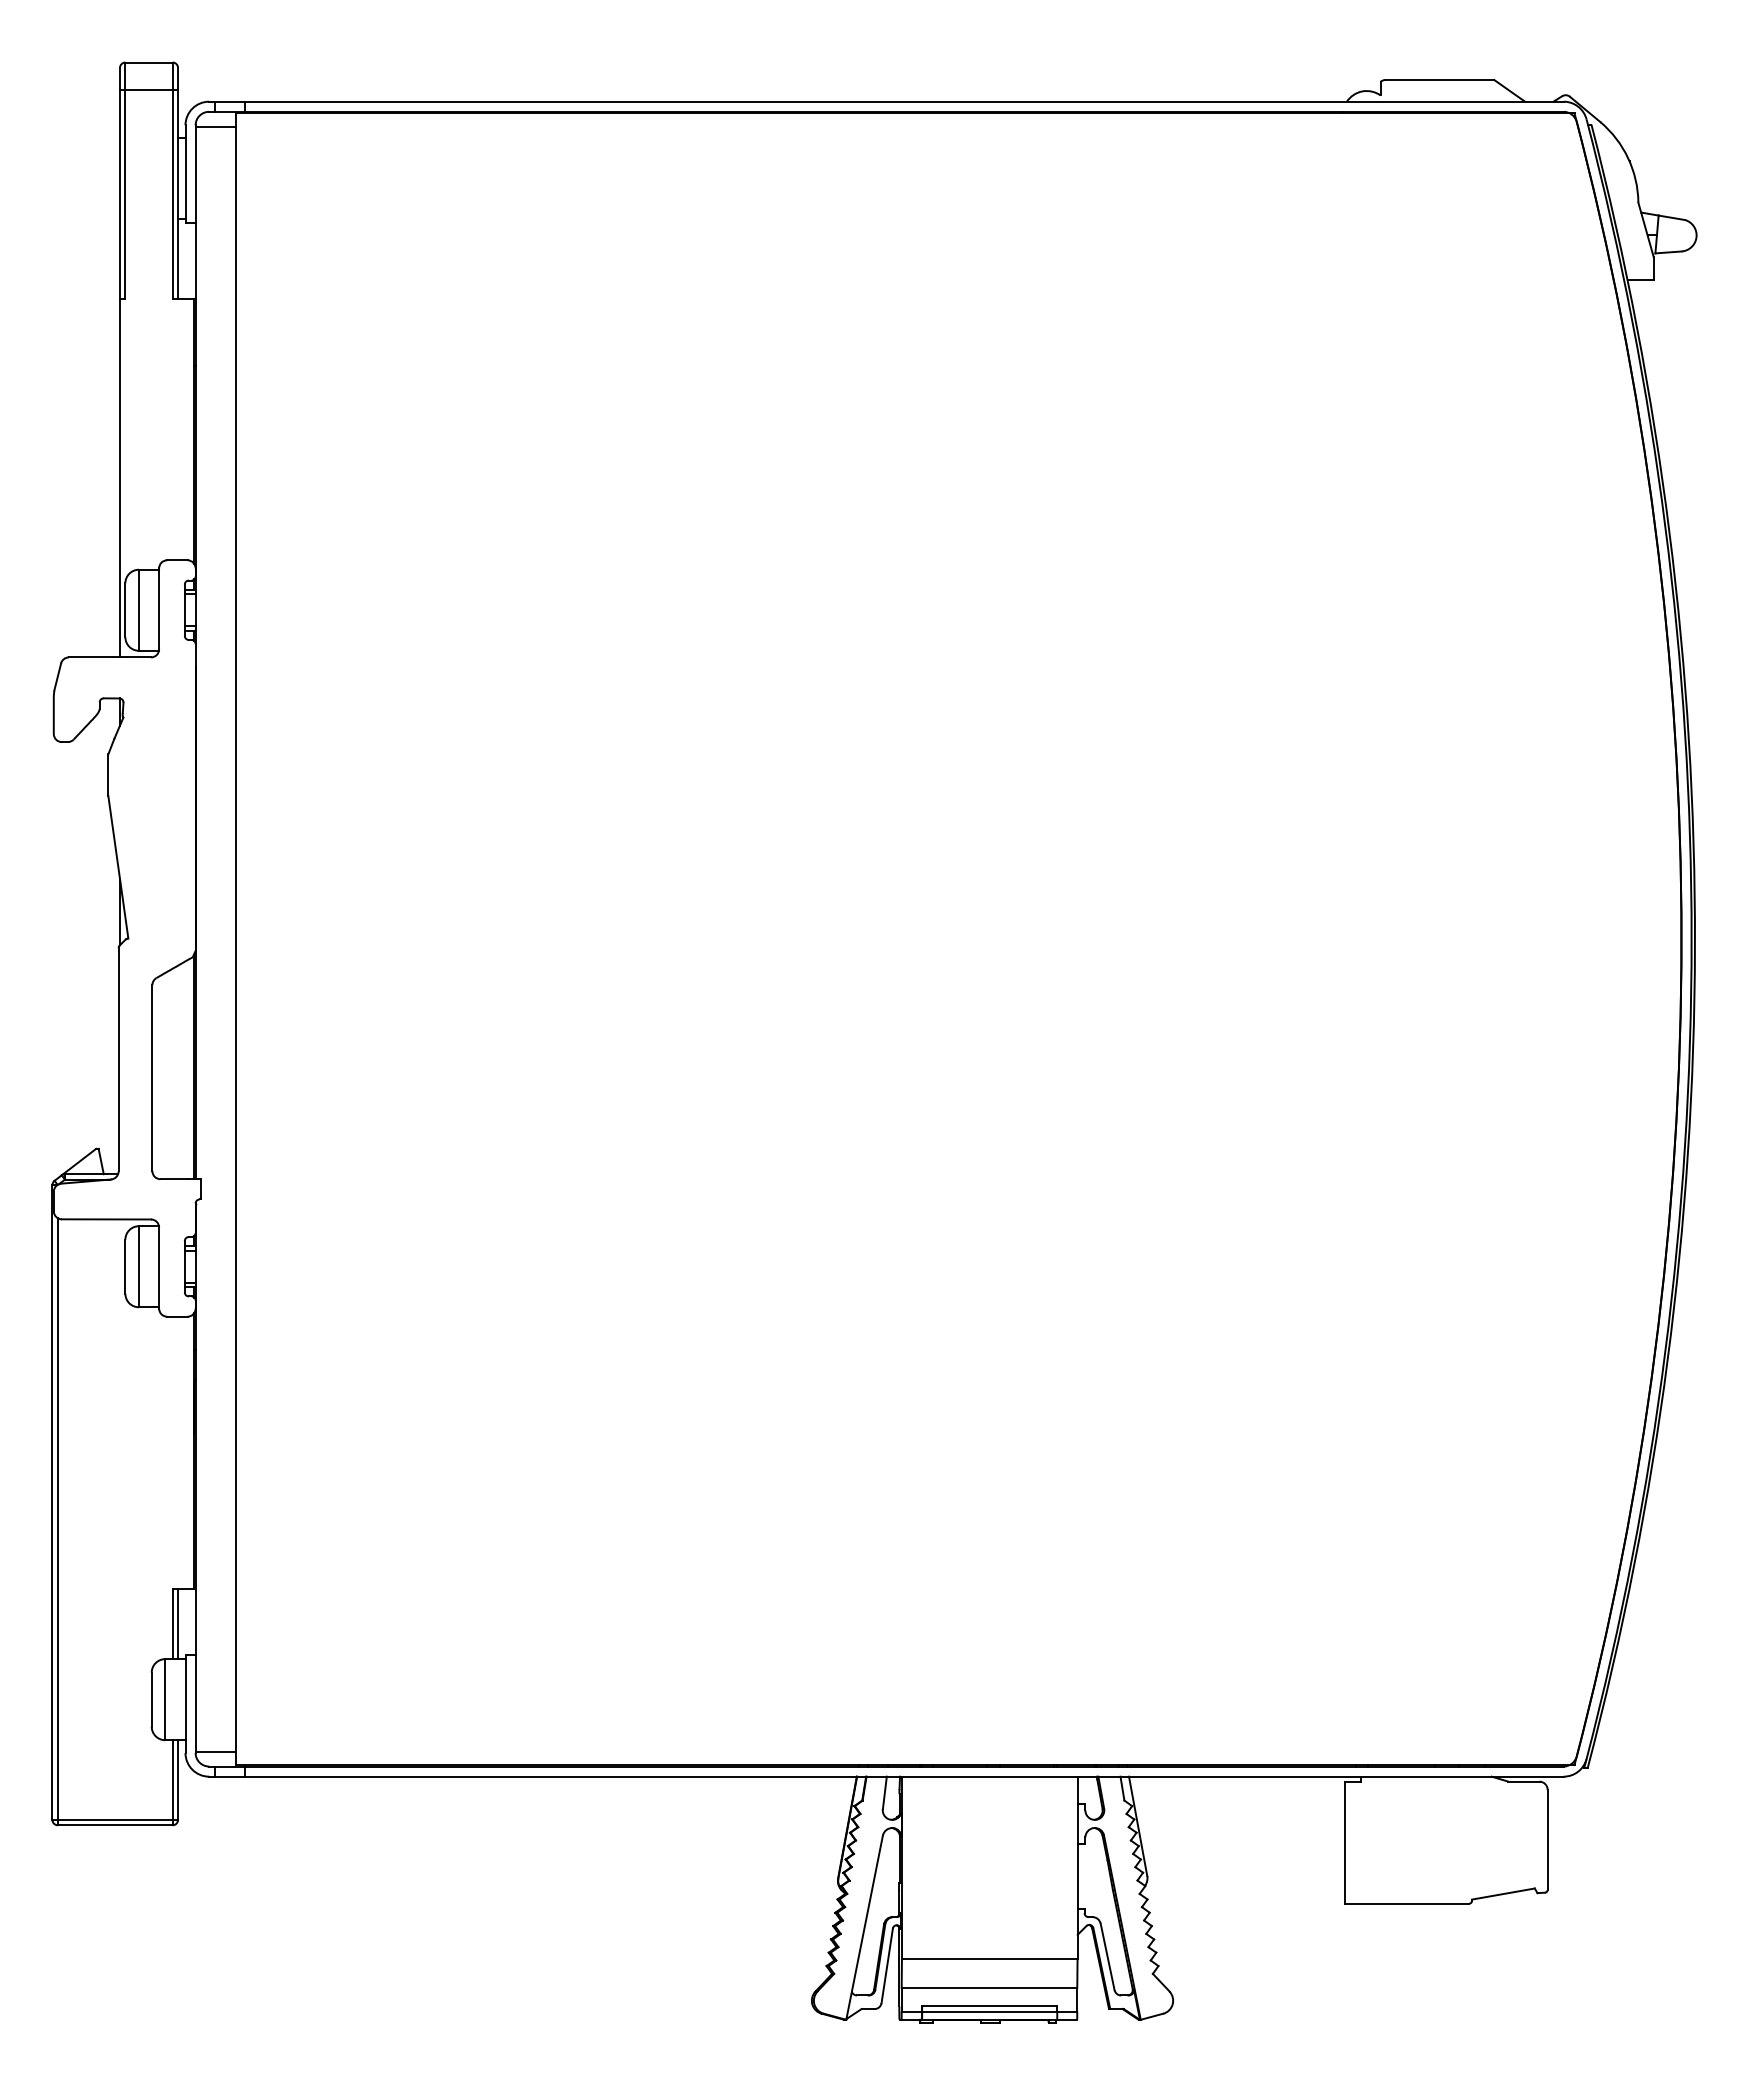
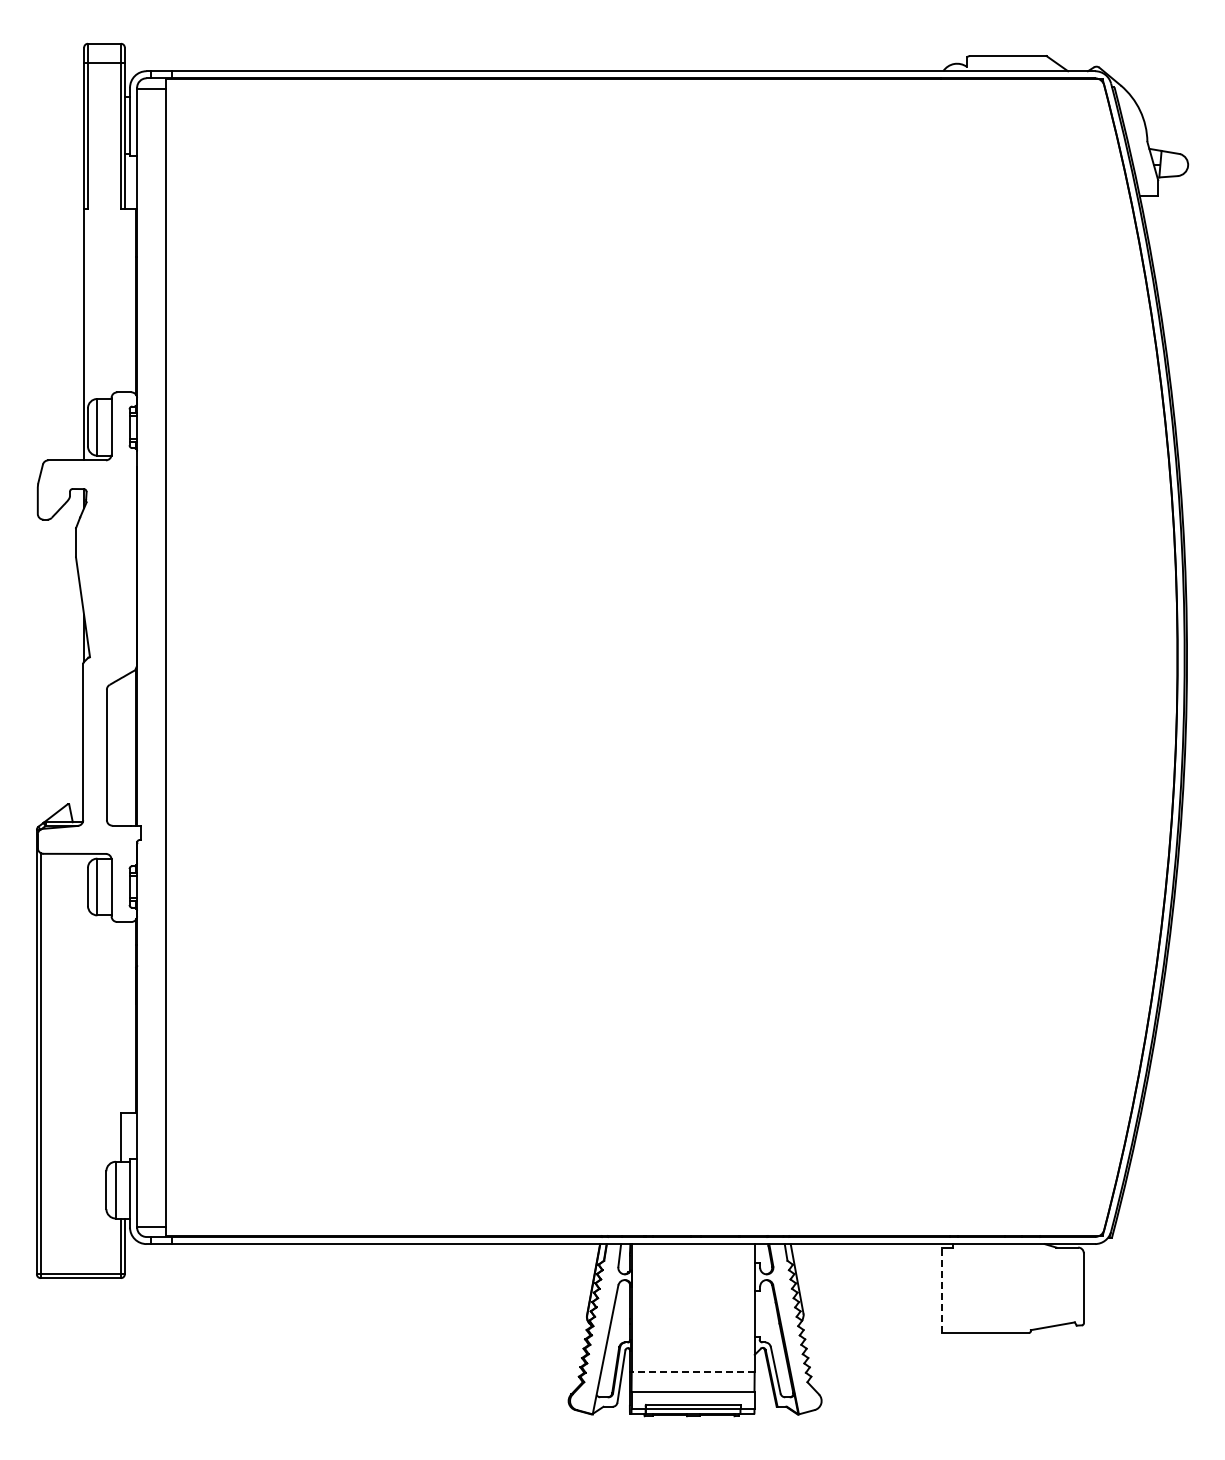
line: (177, 1623) -> (124, 1136), removed
line: (1344, 1842) -> (941, 1290), solid -> dashed
line: (988, 1958) -> (692, 1371), solid -> dashed

